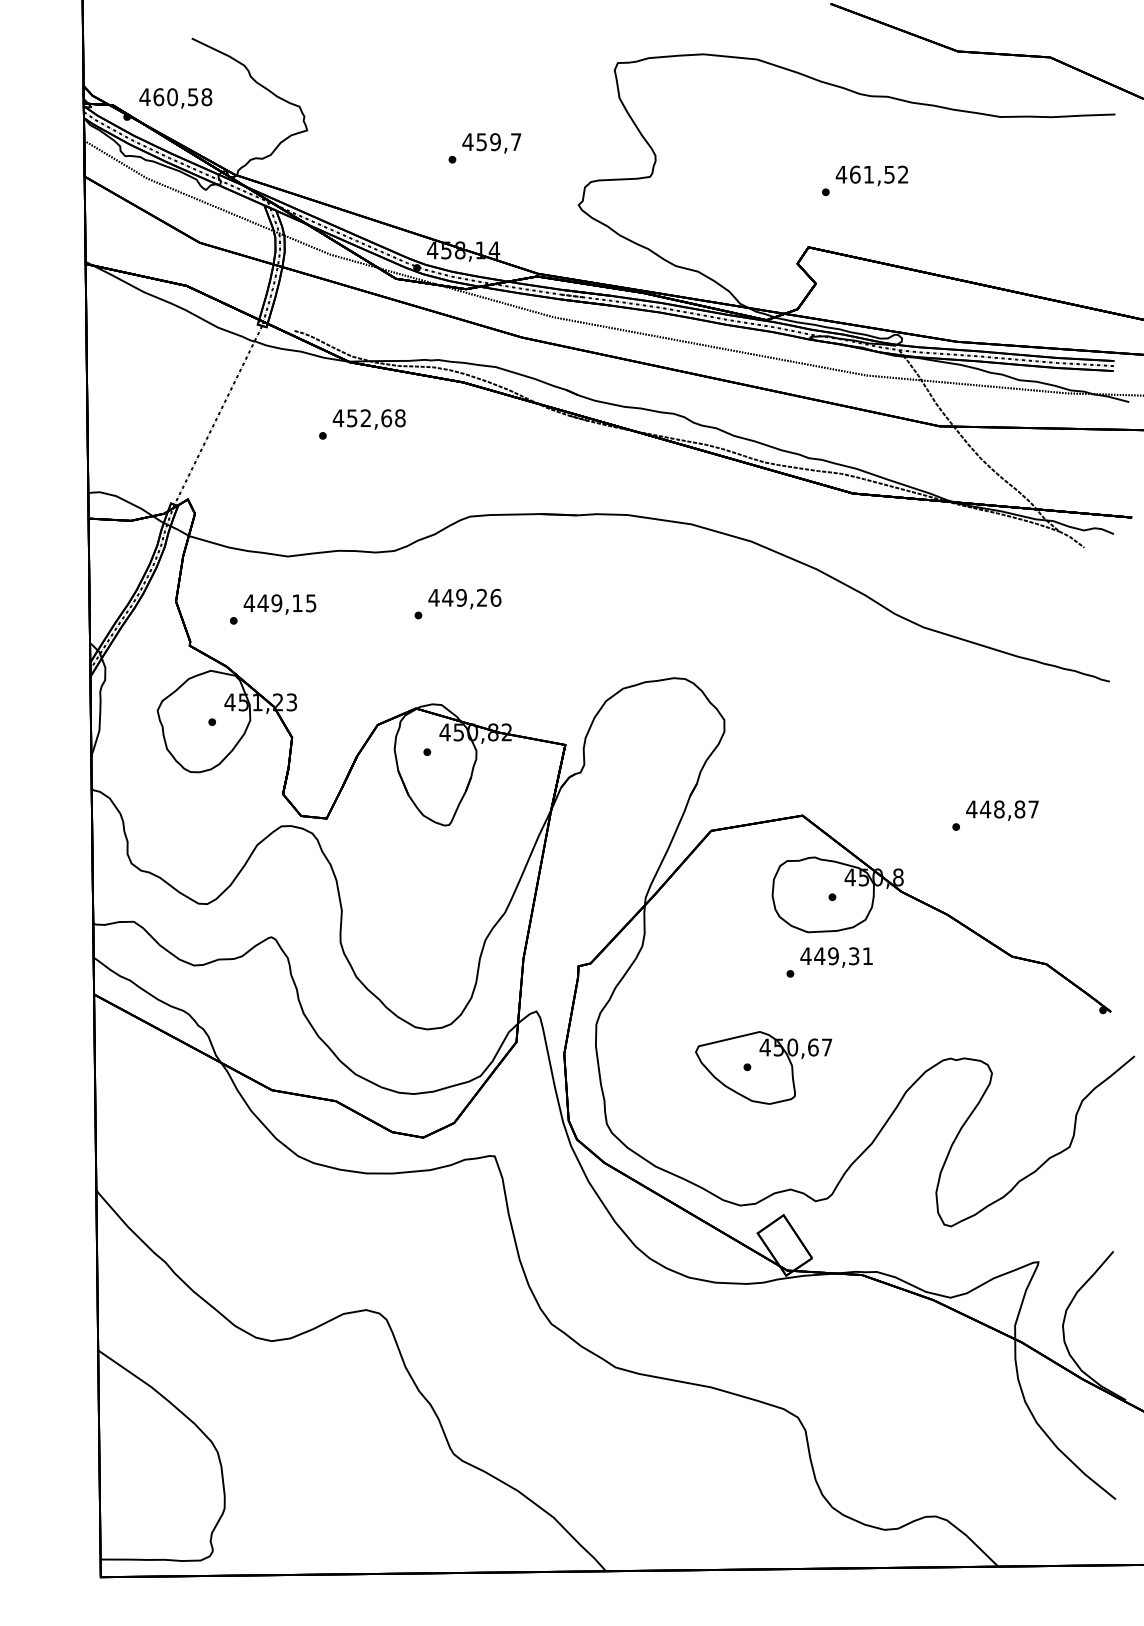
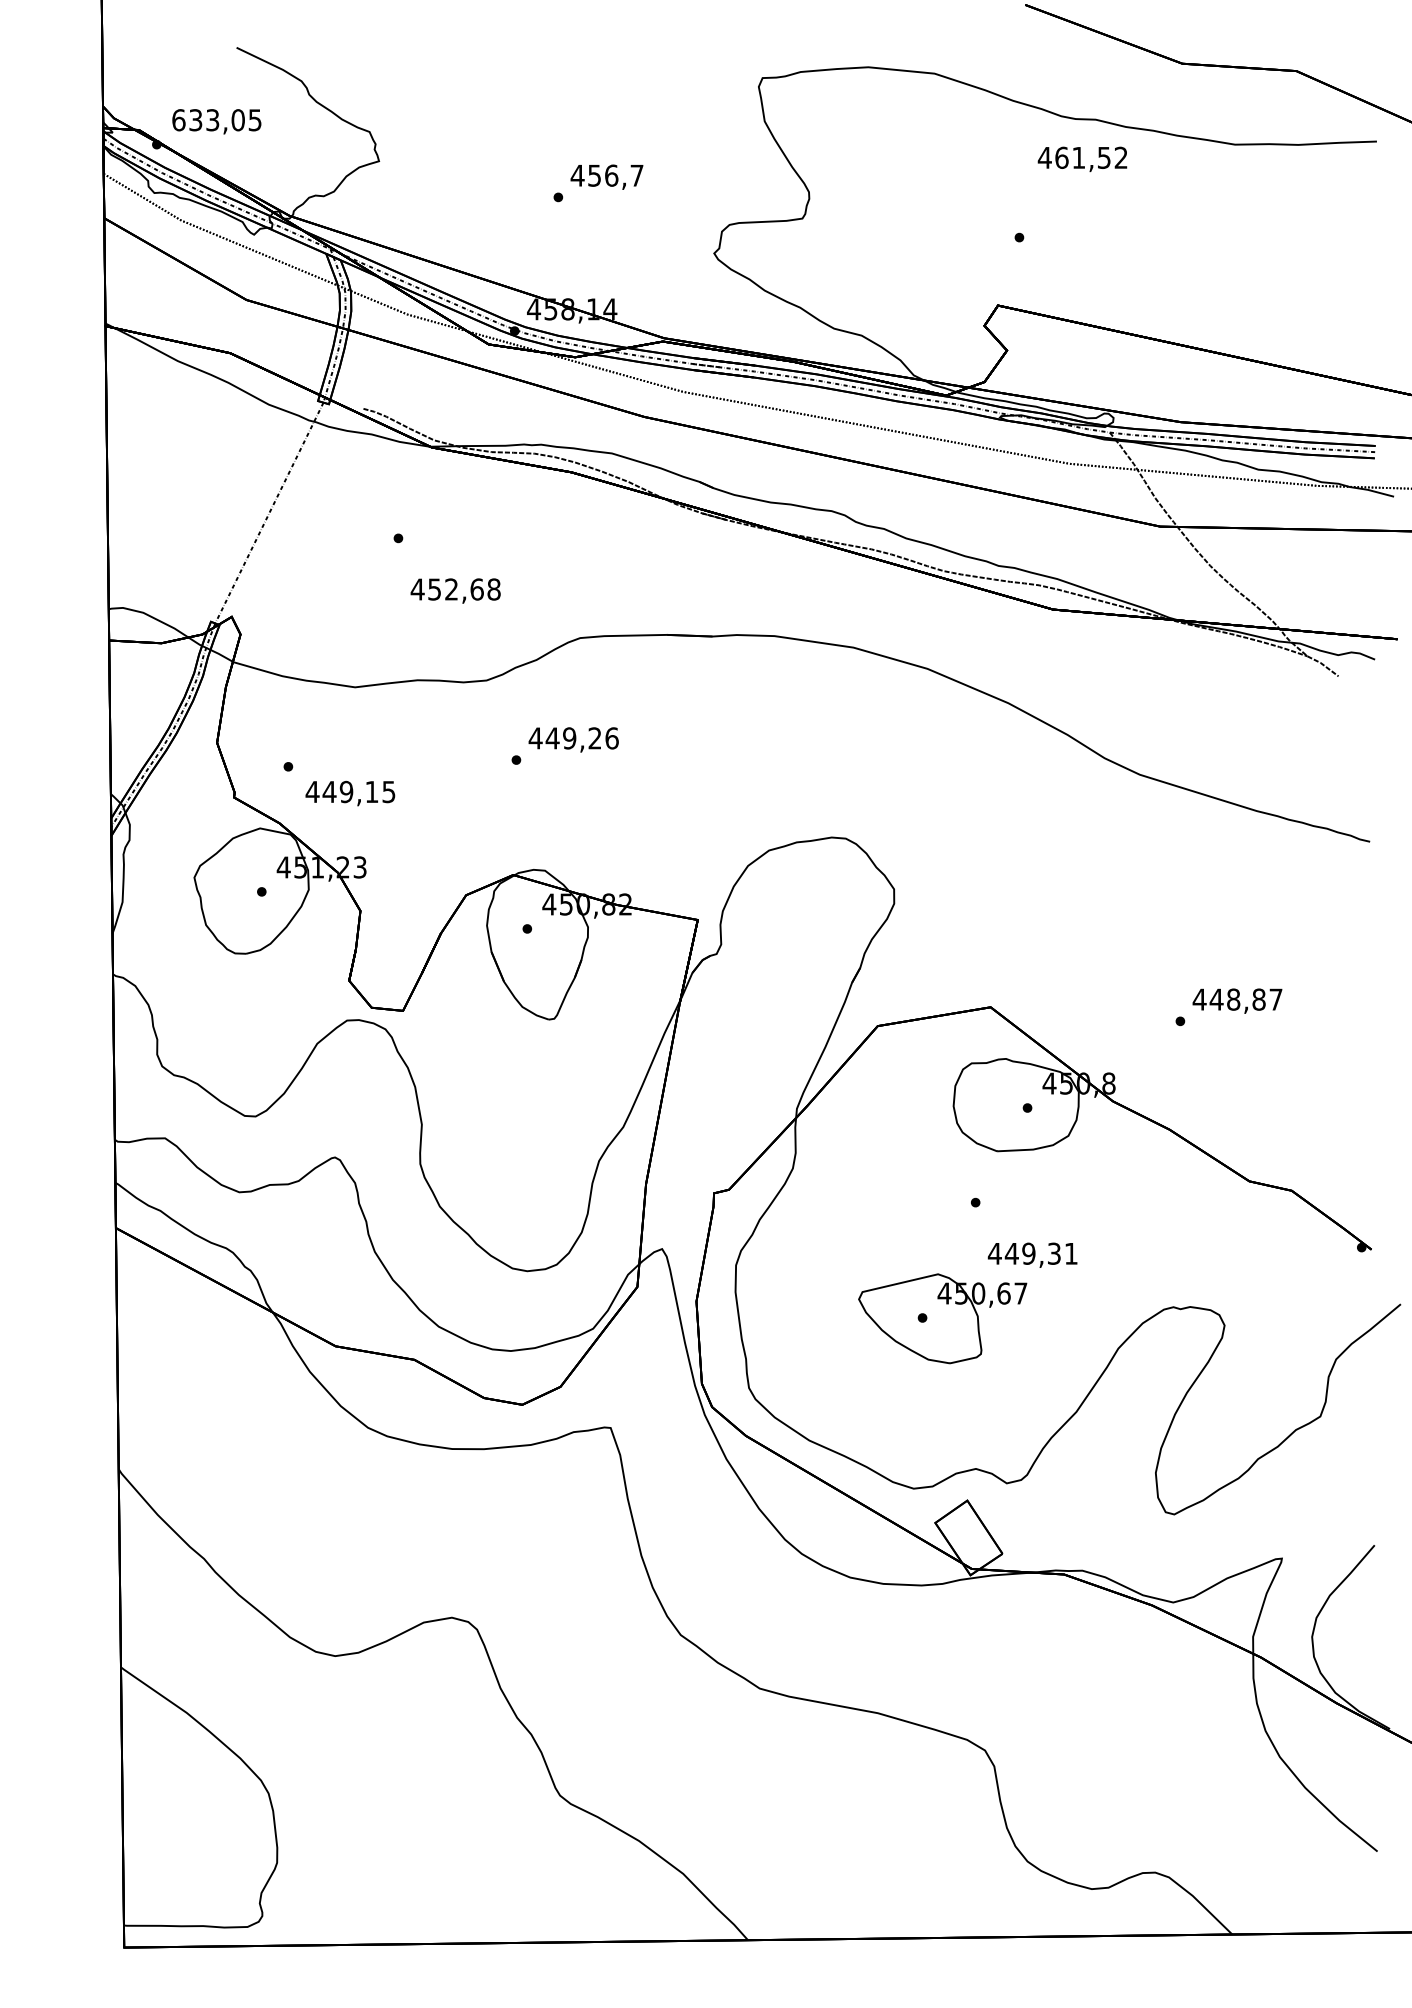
text: (175, 97) -> (216, 120), 460,58 -> 633,05
text: (495, 142) -> (611, 176), 459,7 -> 456,7
text: (871, 175) -> (1081, 158), moved
text: (368, 419) -> (454, 590), moved
text: (279, 604) -> (349, 793), moved
text: (836, 957) -> (1032, 1255), moved

